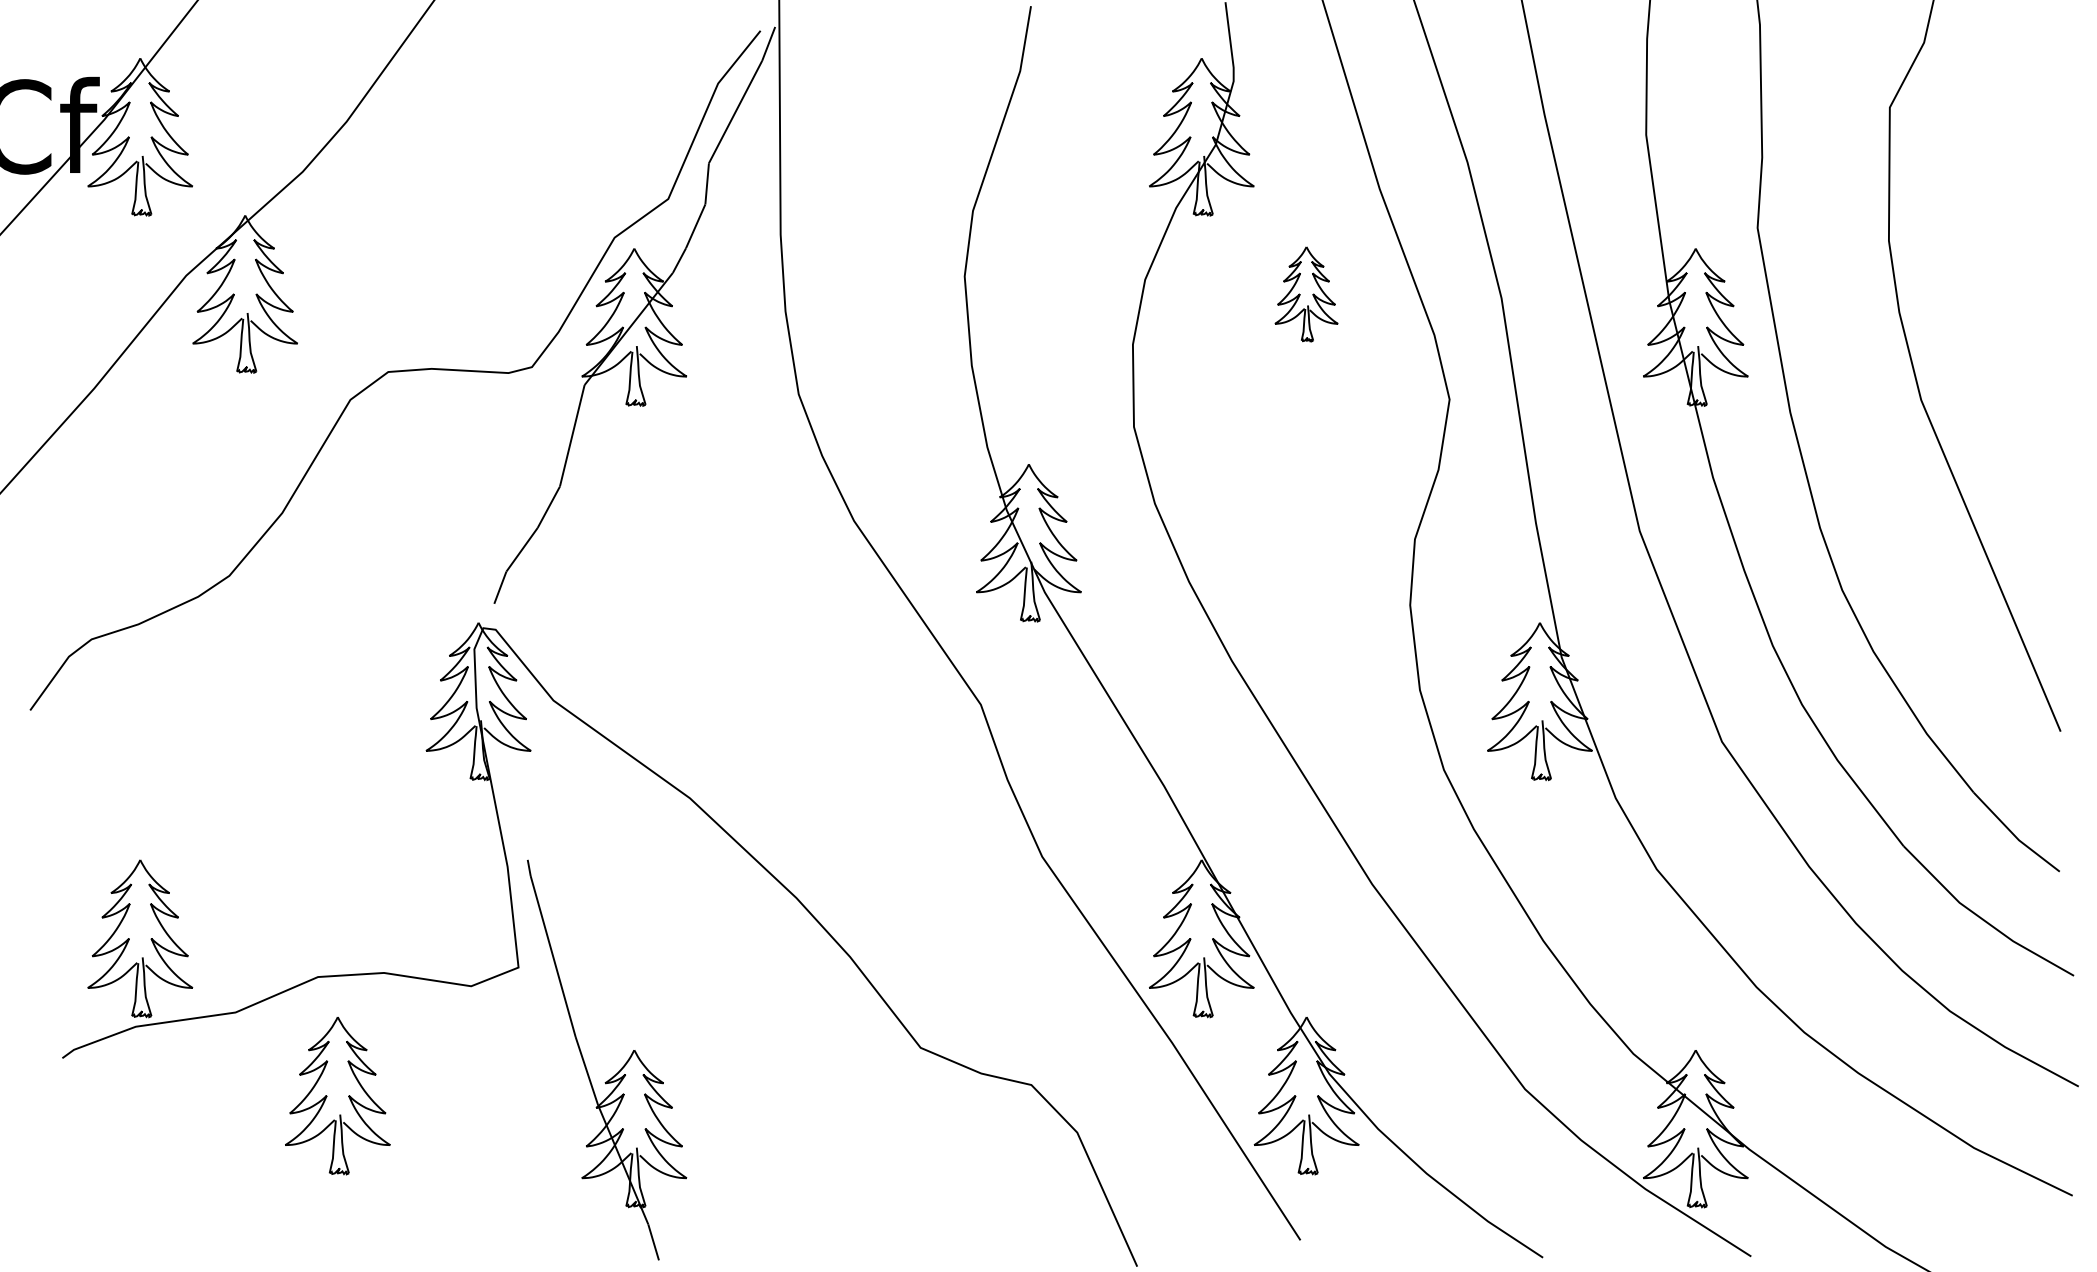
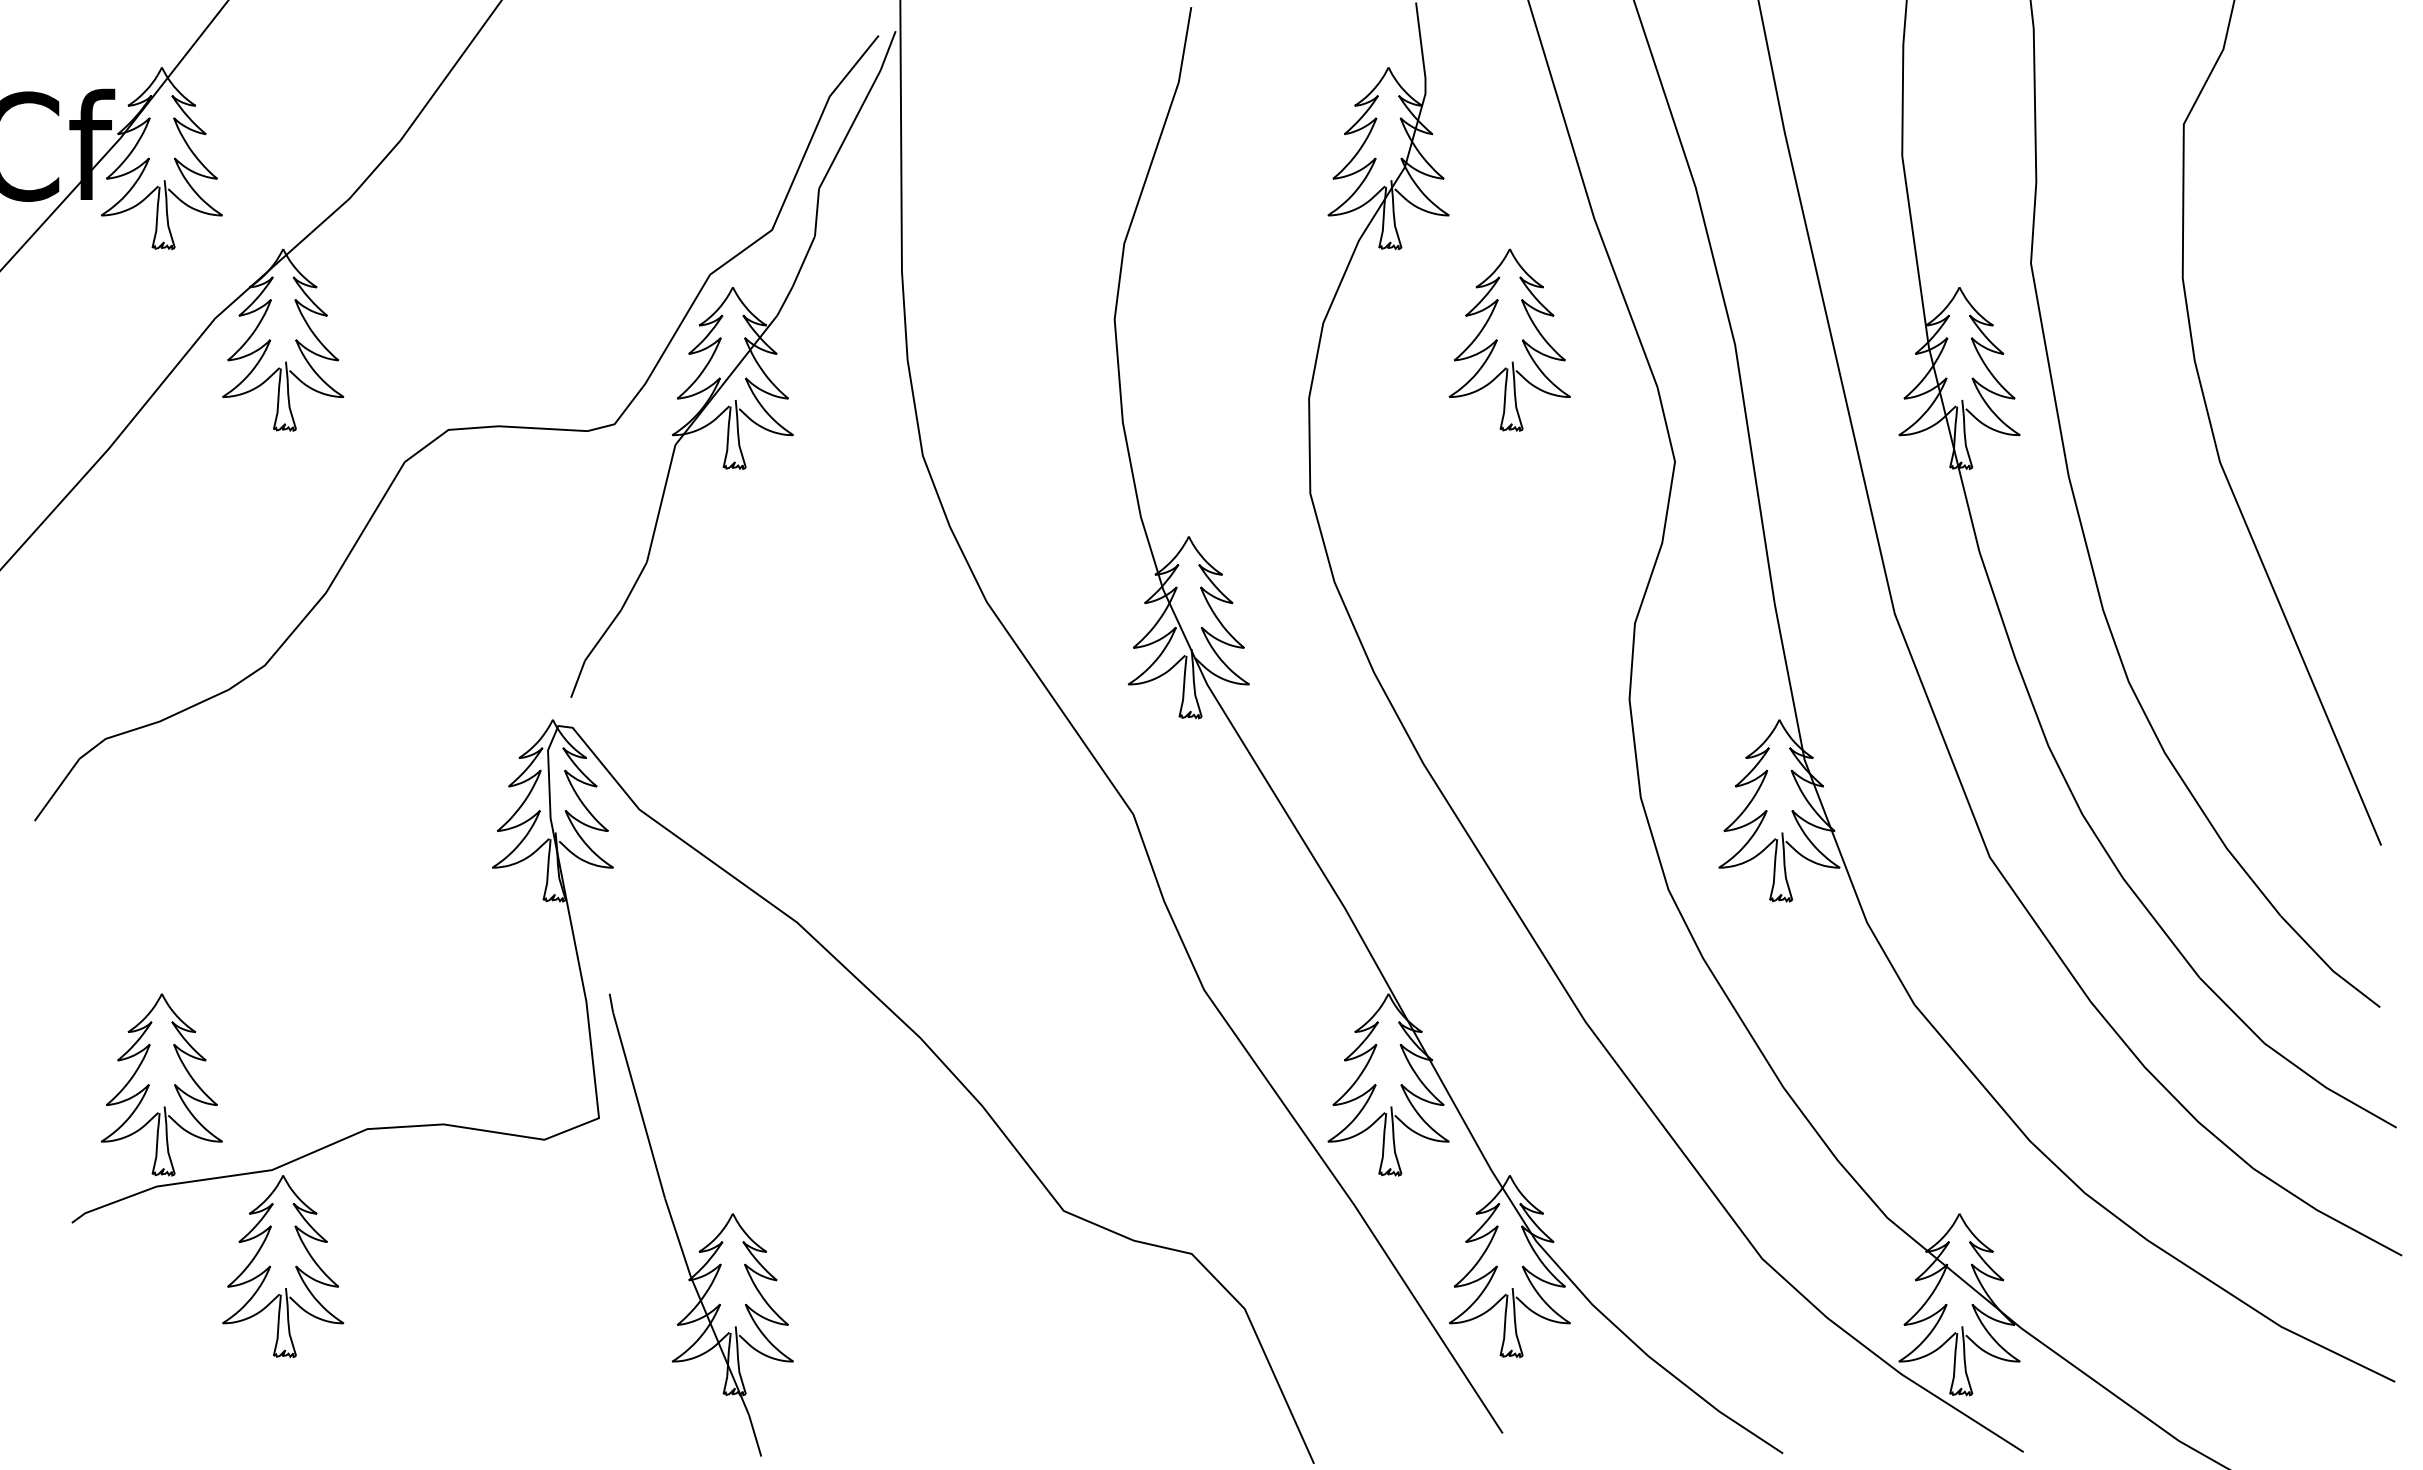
part: (1306, 293) -> (1509, 339), size x1.67
part: (348, 1095) -> (295, 1266), moved

